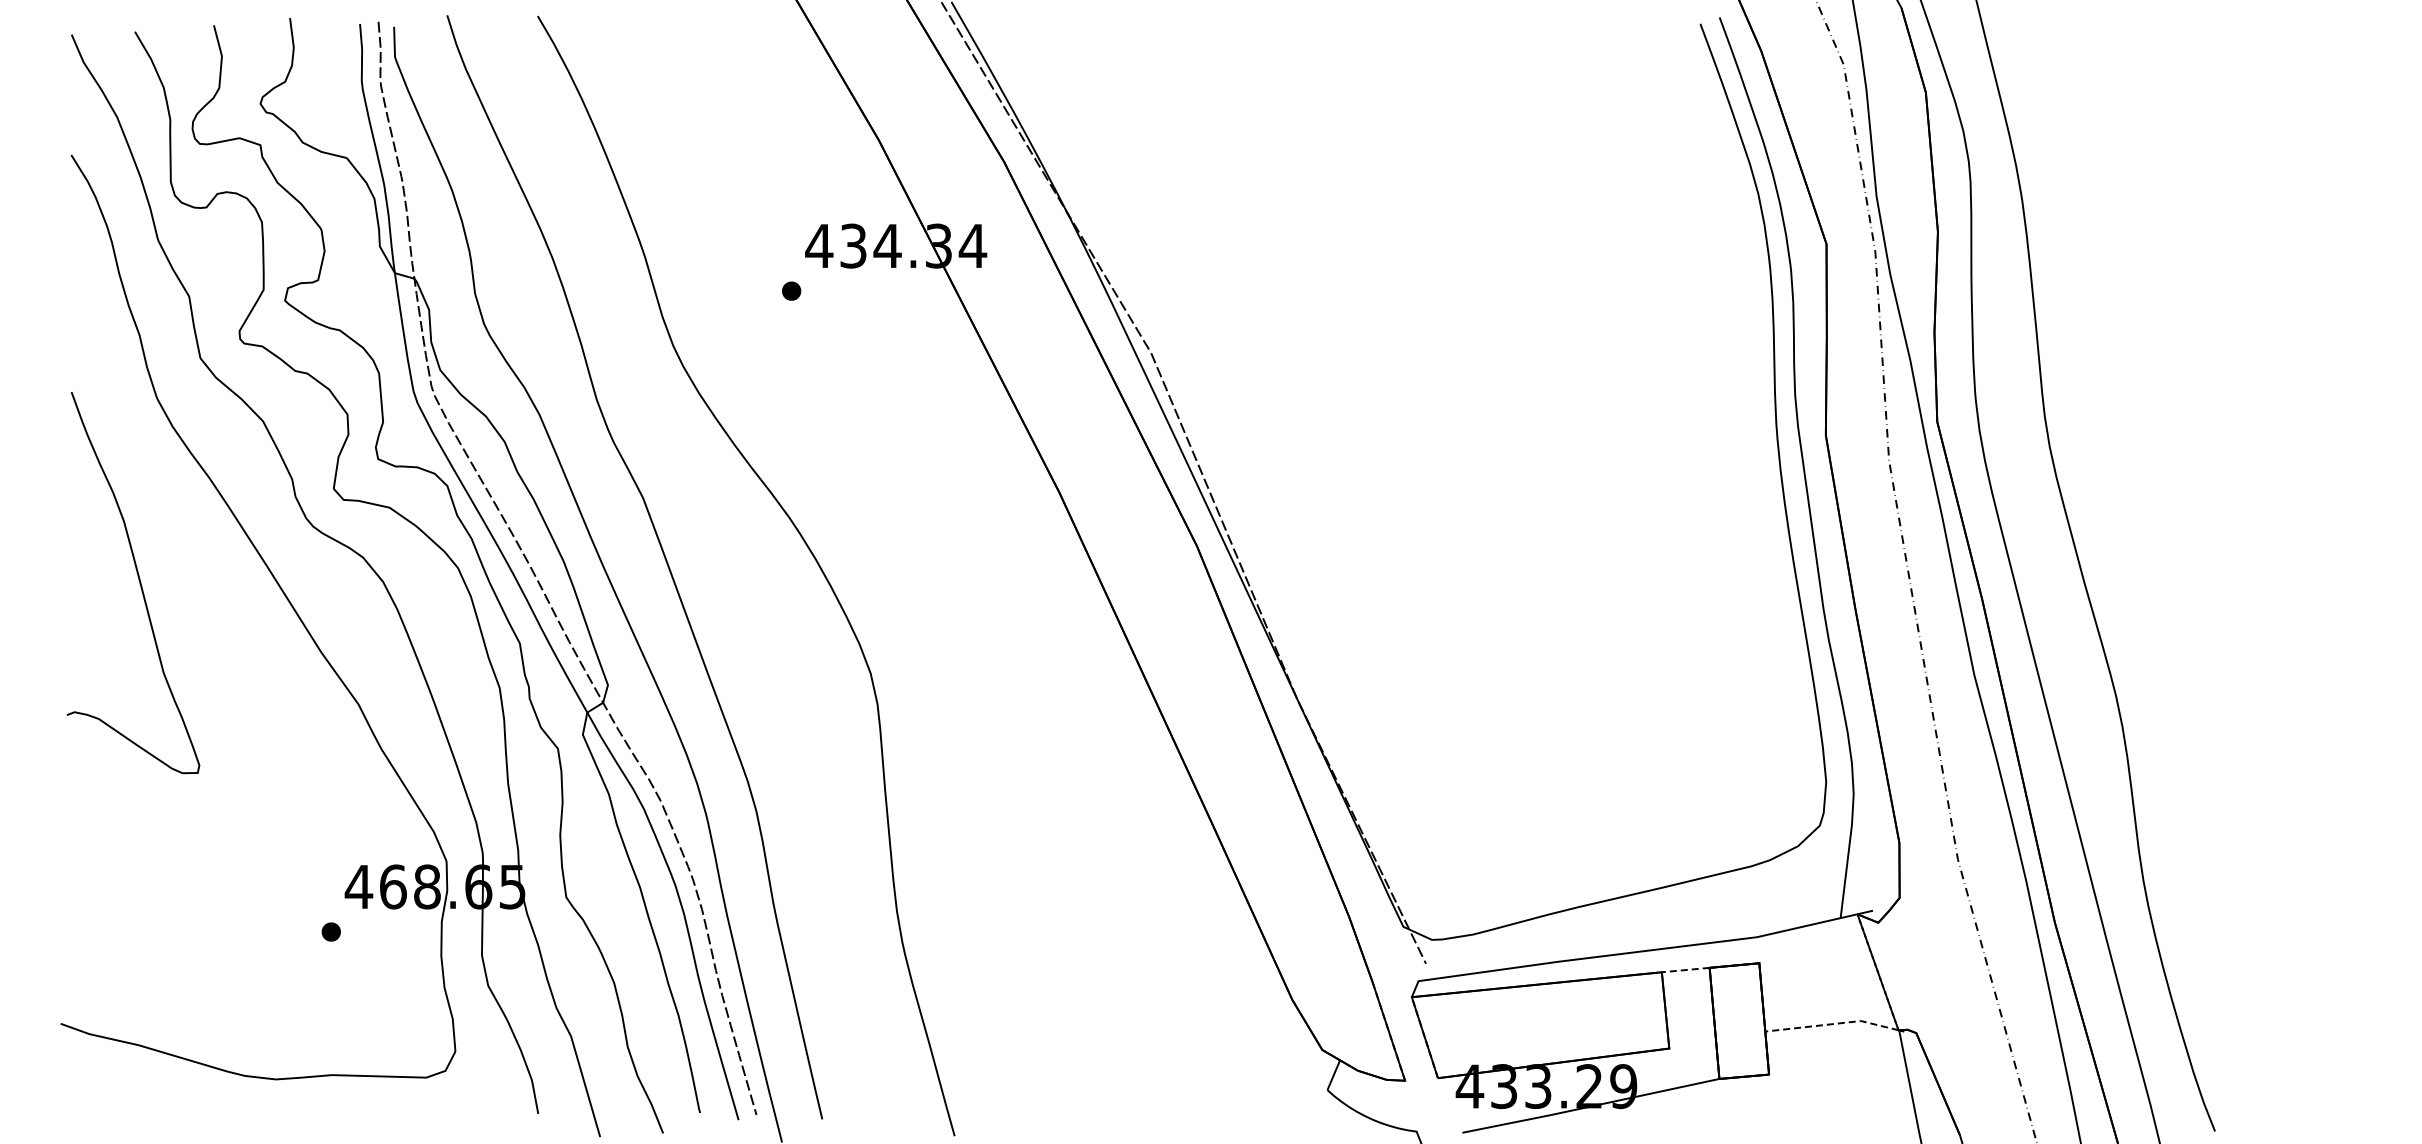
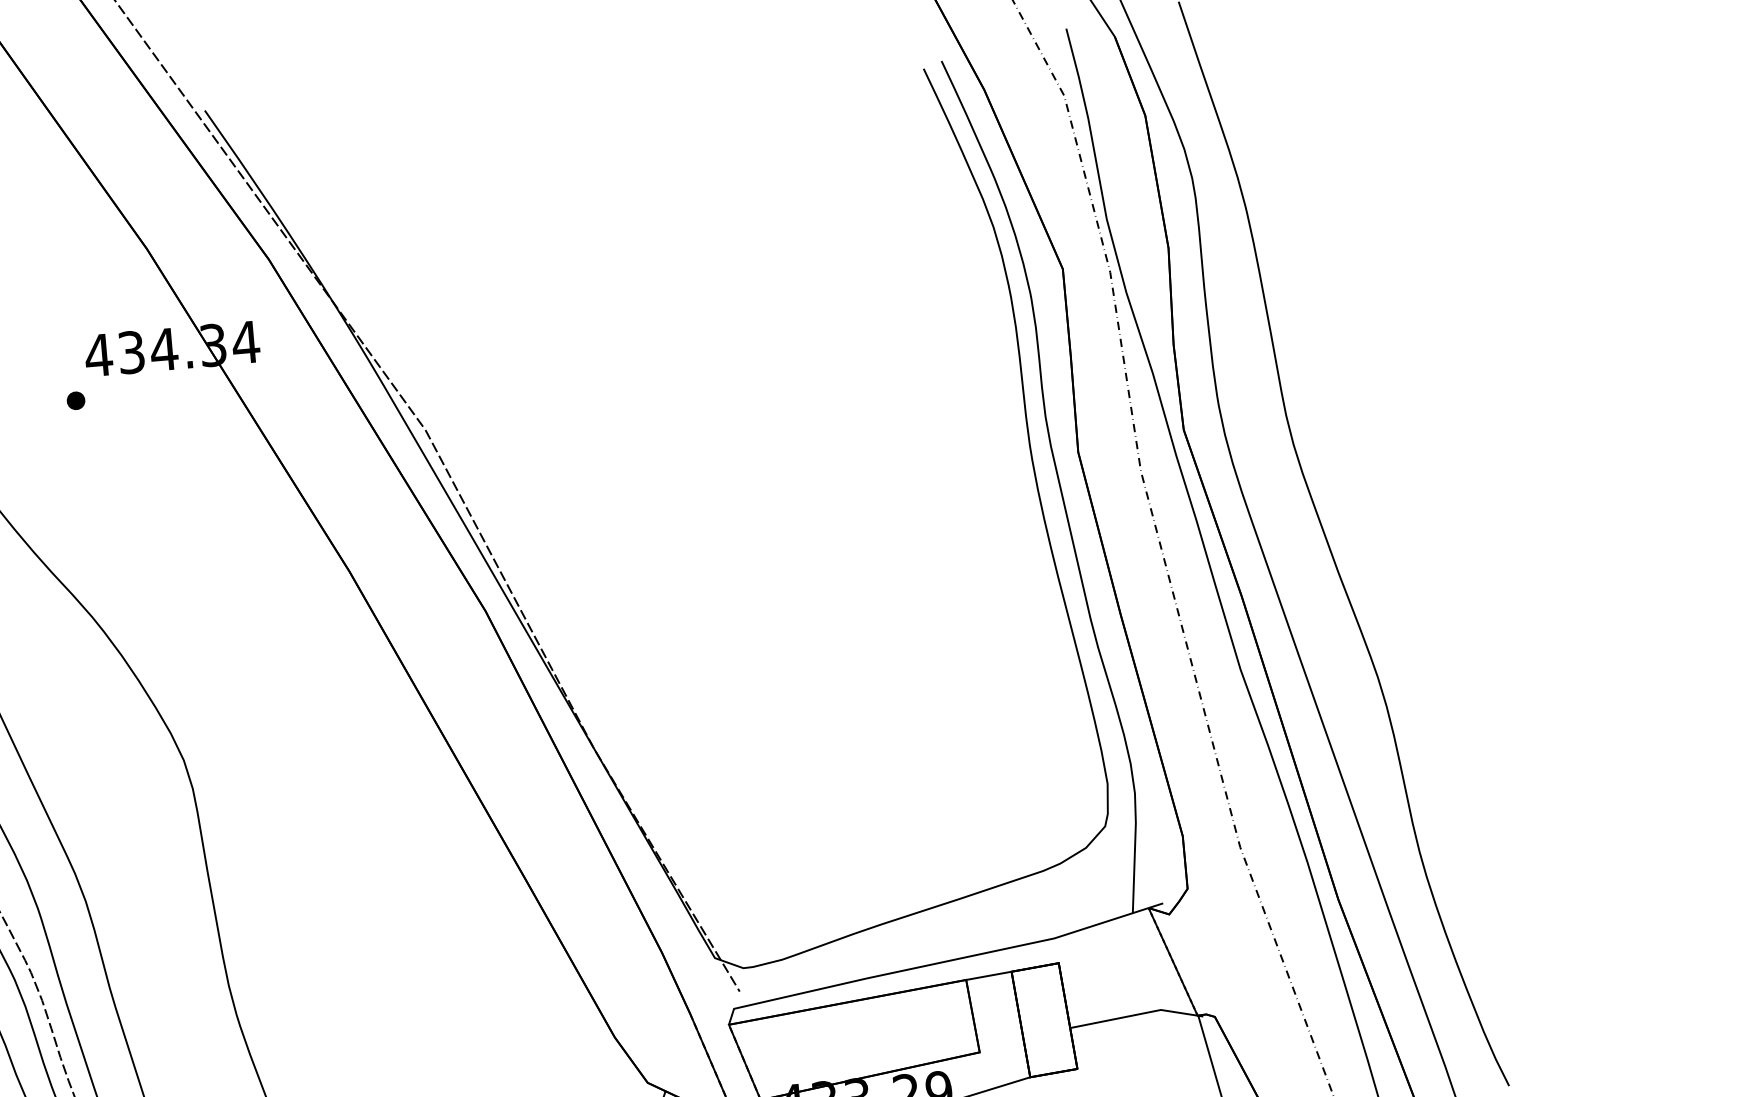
line: (1685, 970) -> (988, 976), dashed -> solid
line: (1832, 1024) -> (1133, 1015), dashed -> solid

